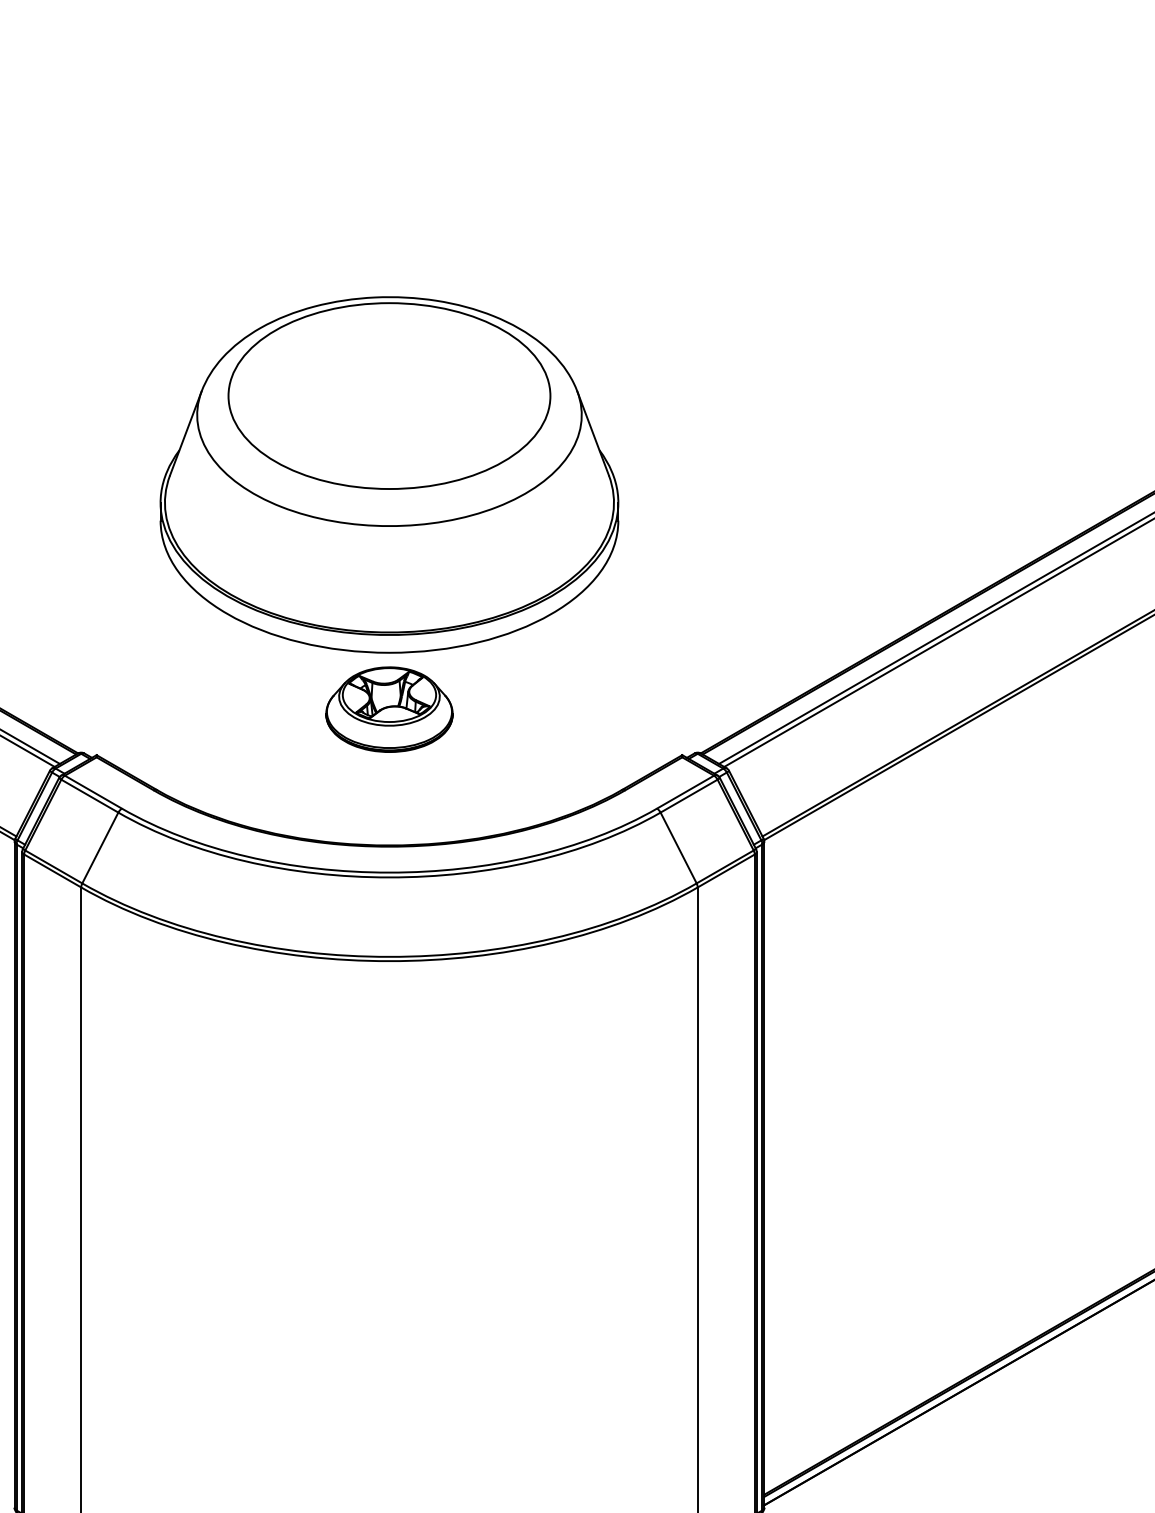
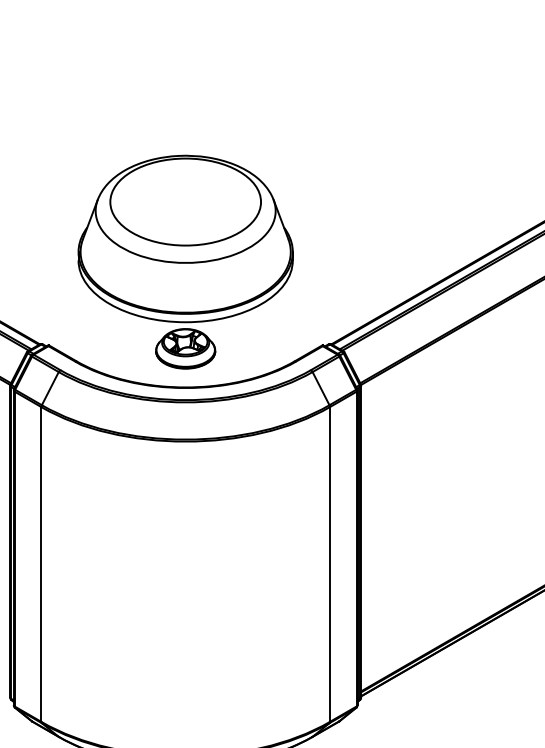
part: (389, 523) -> (185, 261), moved

